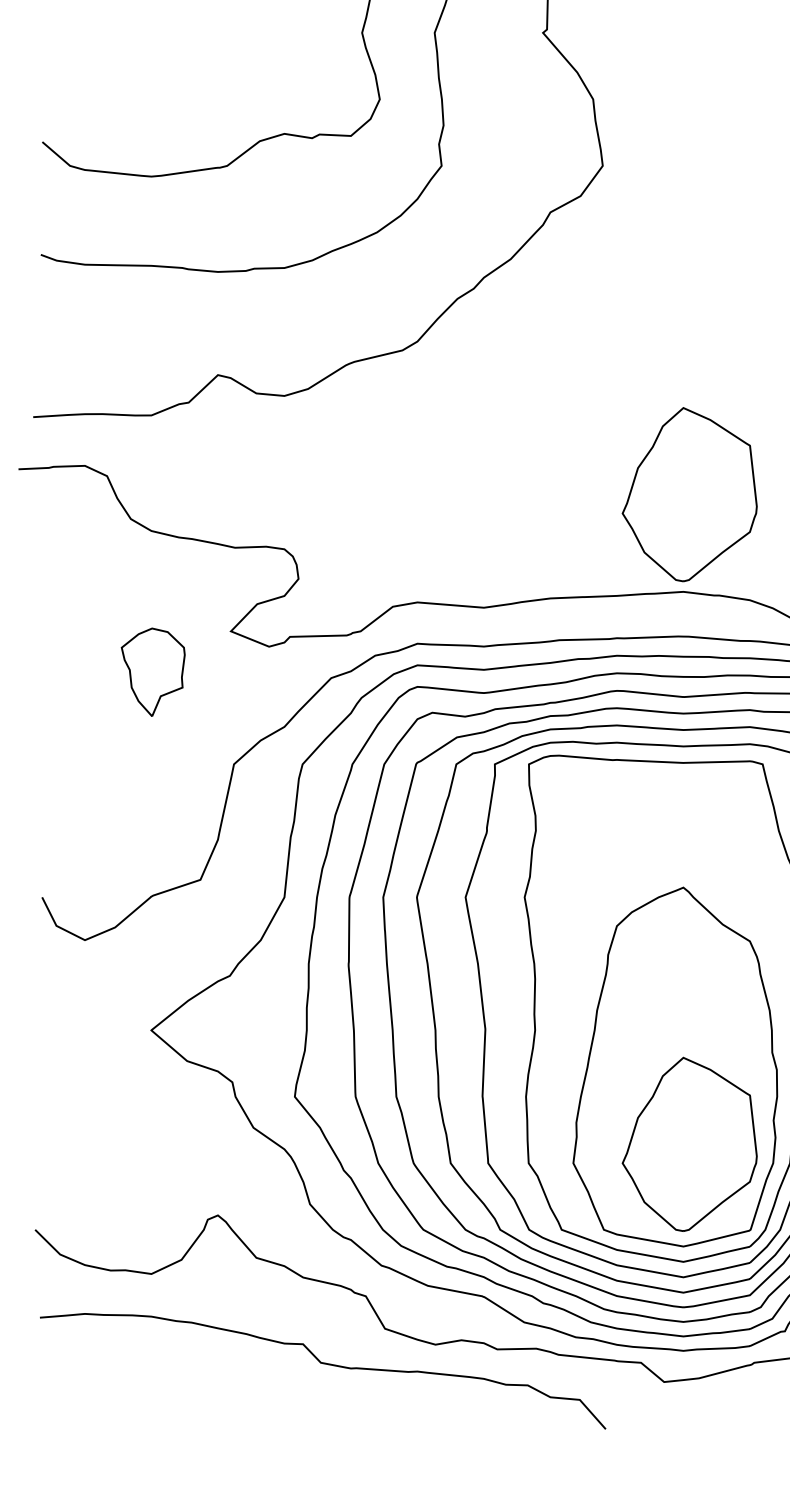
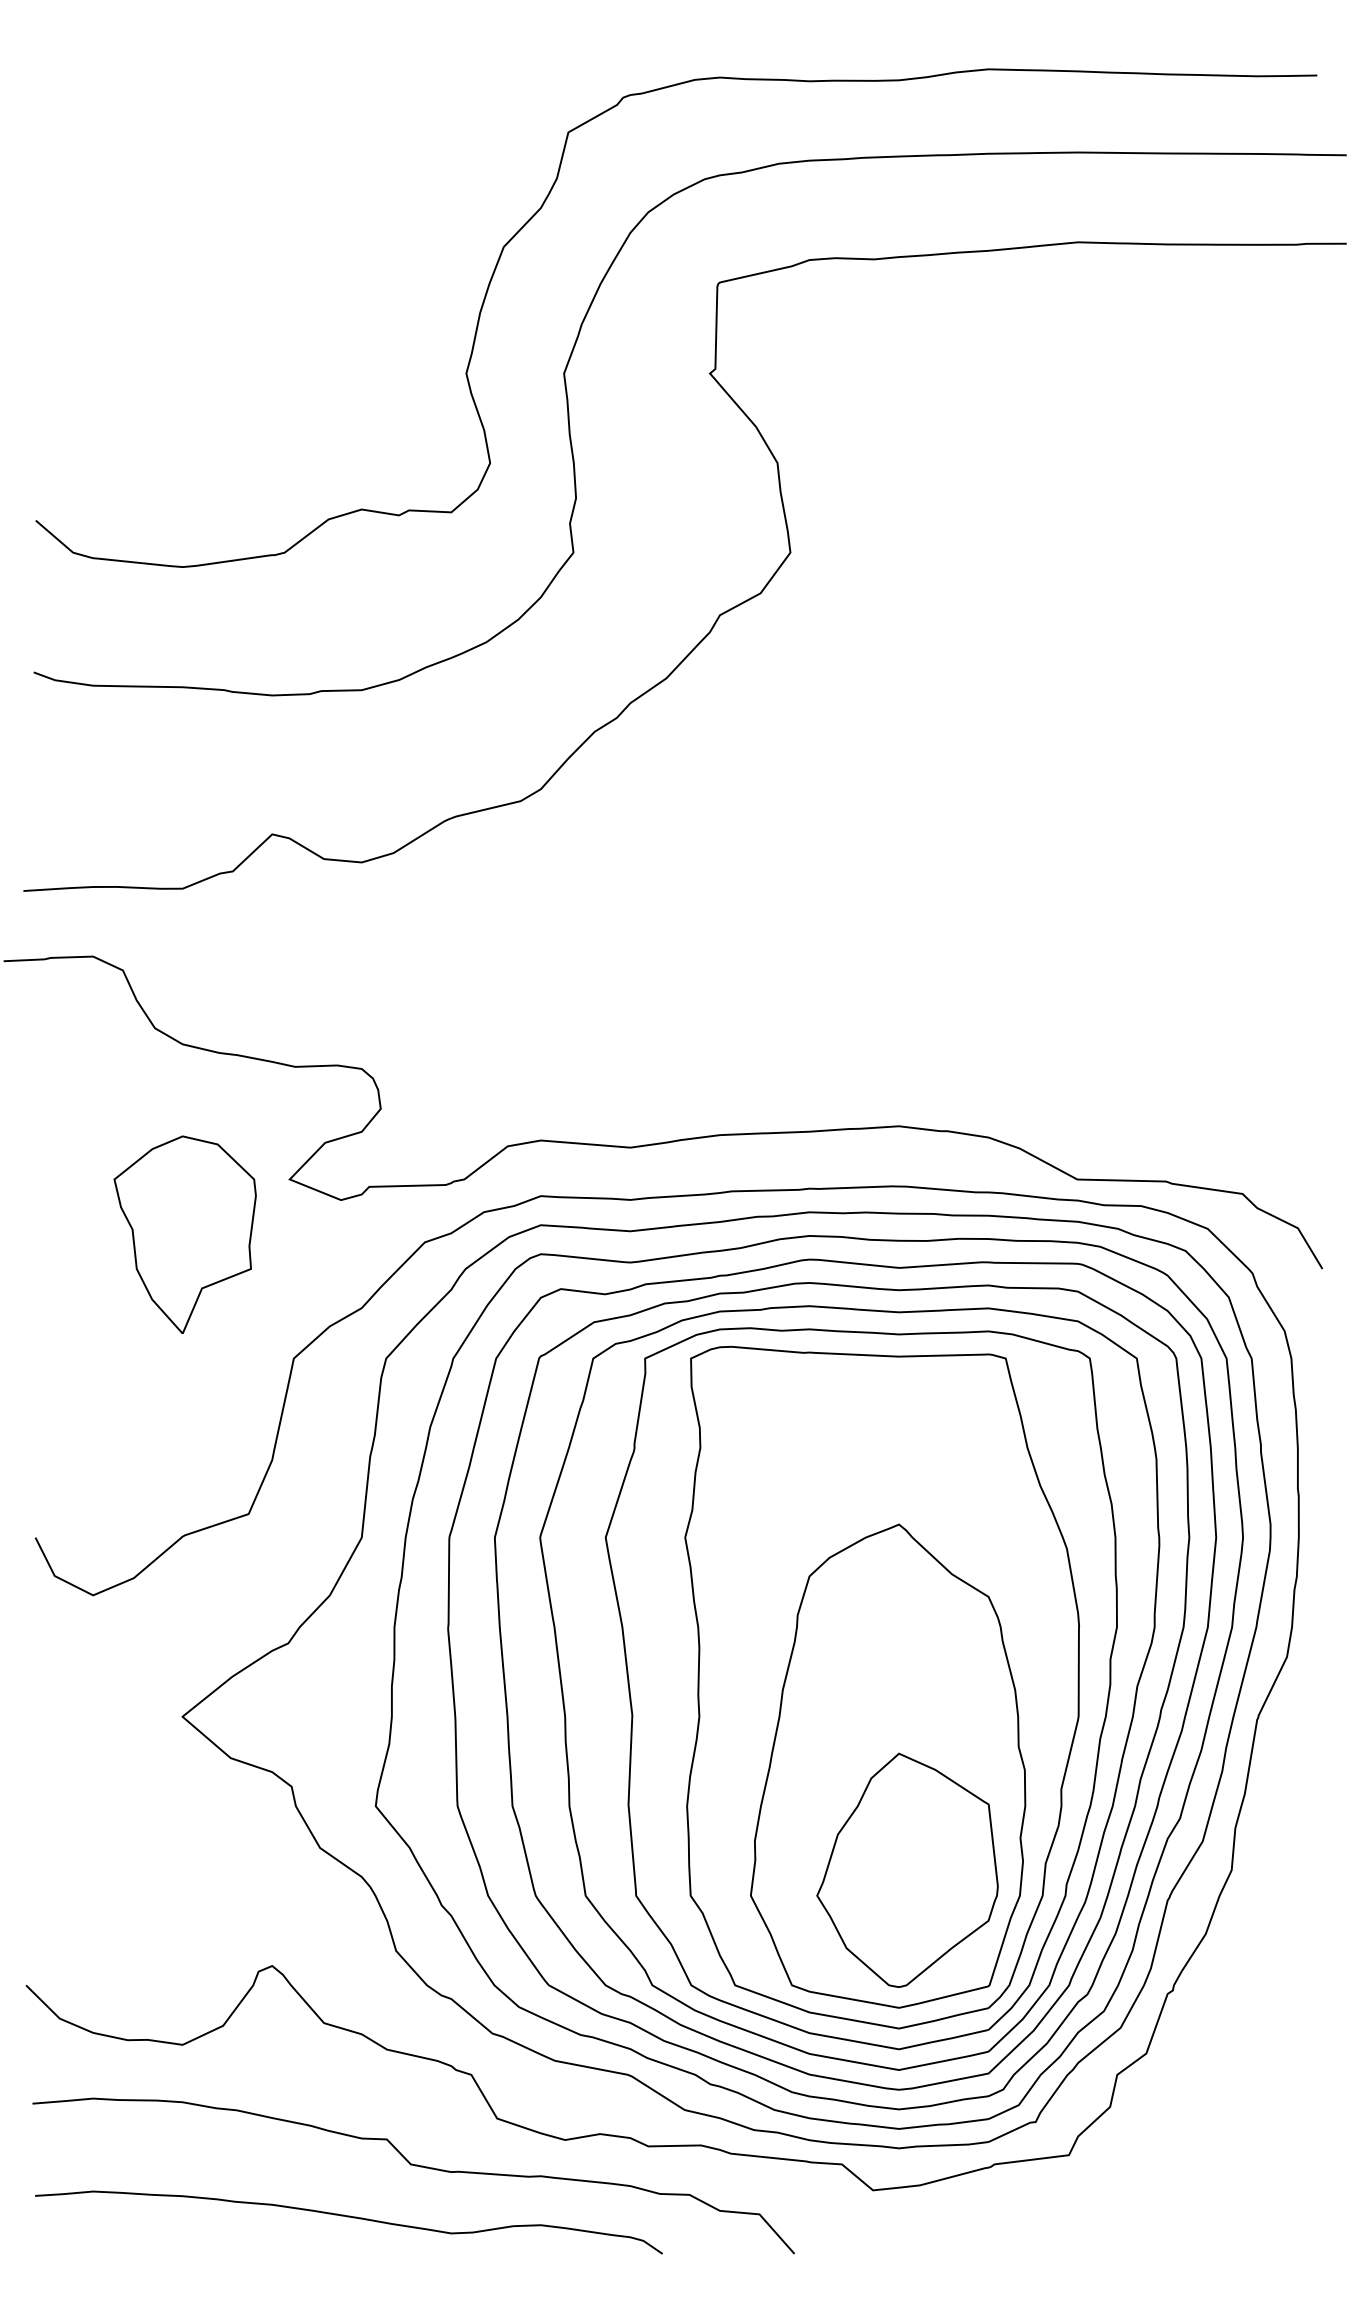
part: (689, 494) -> (907, 994), removed
part: (152, 672) -> (184, 1234), size x1.67
curve: (274, 1402) -> (348, 2217), added

